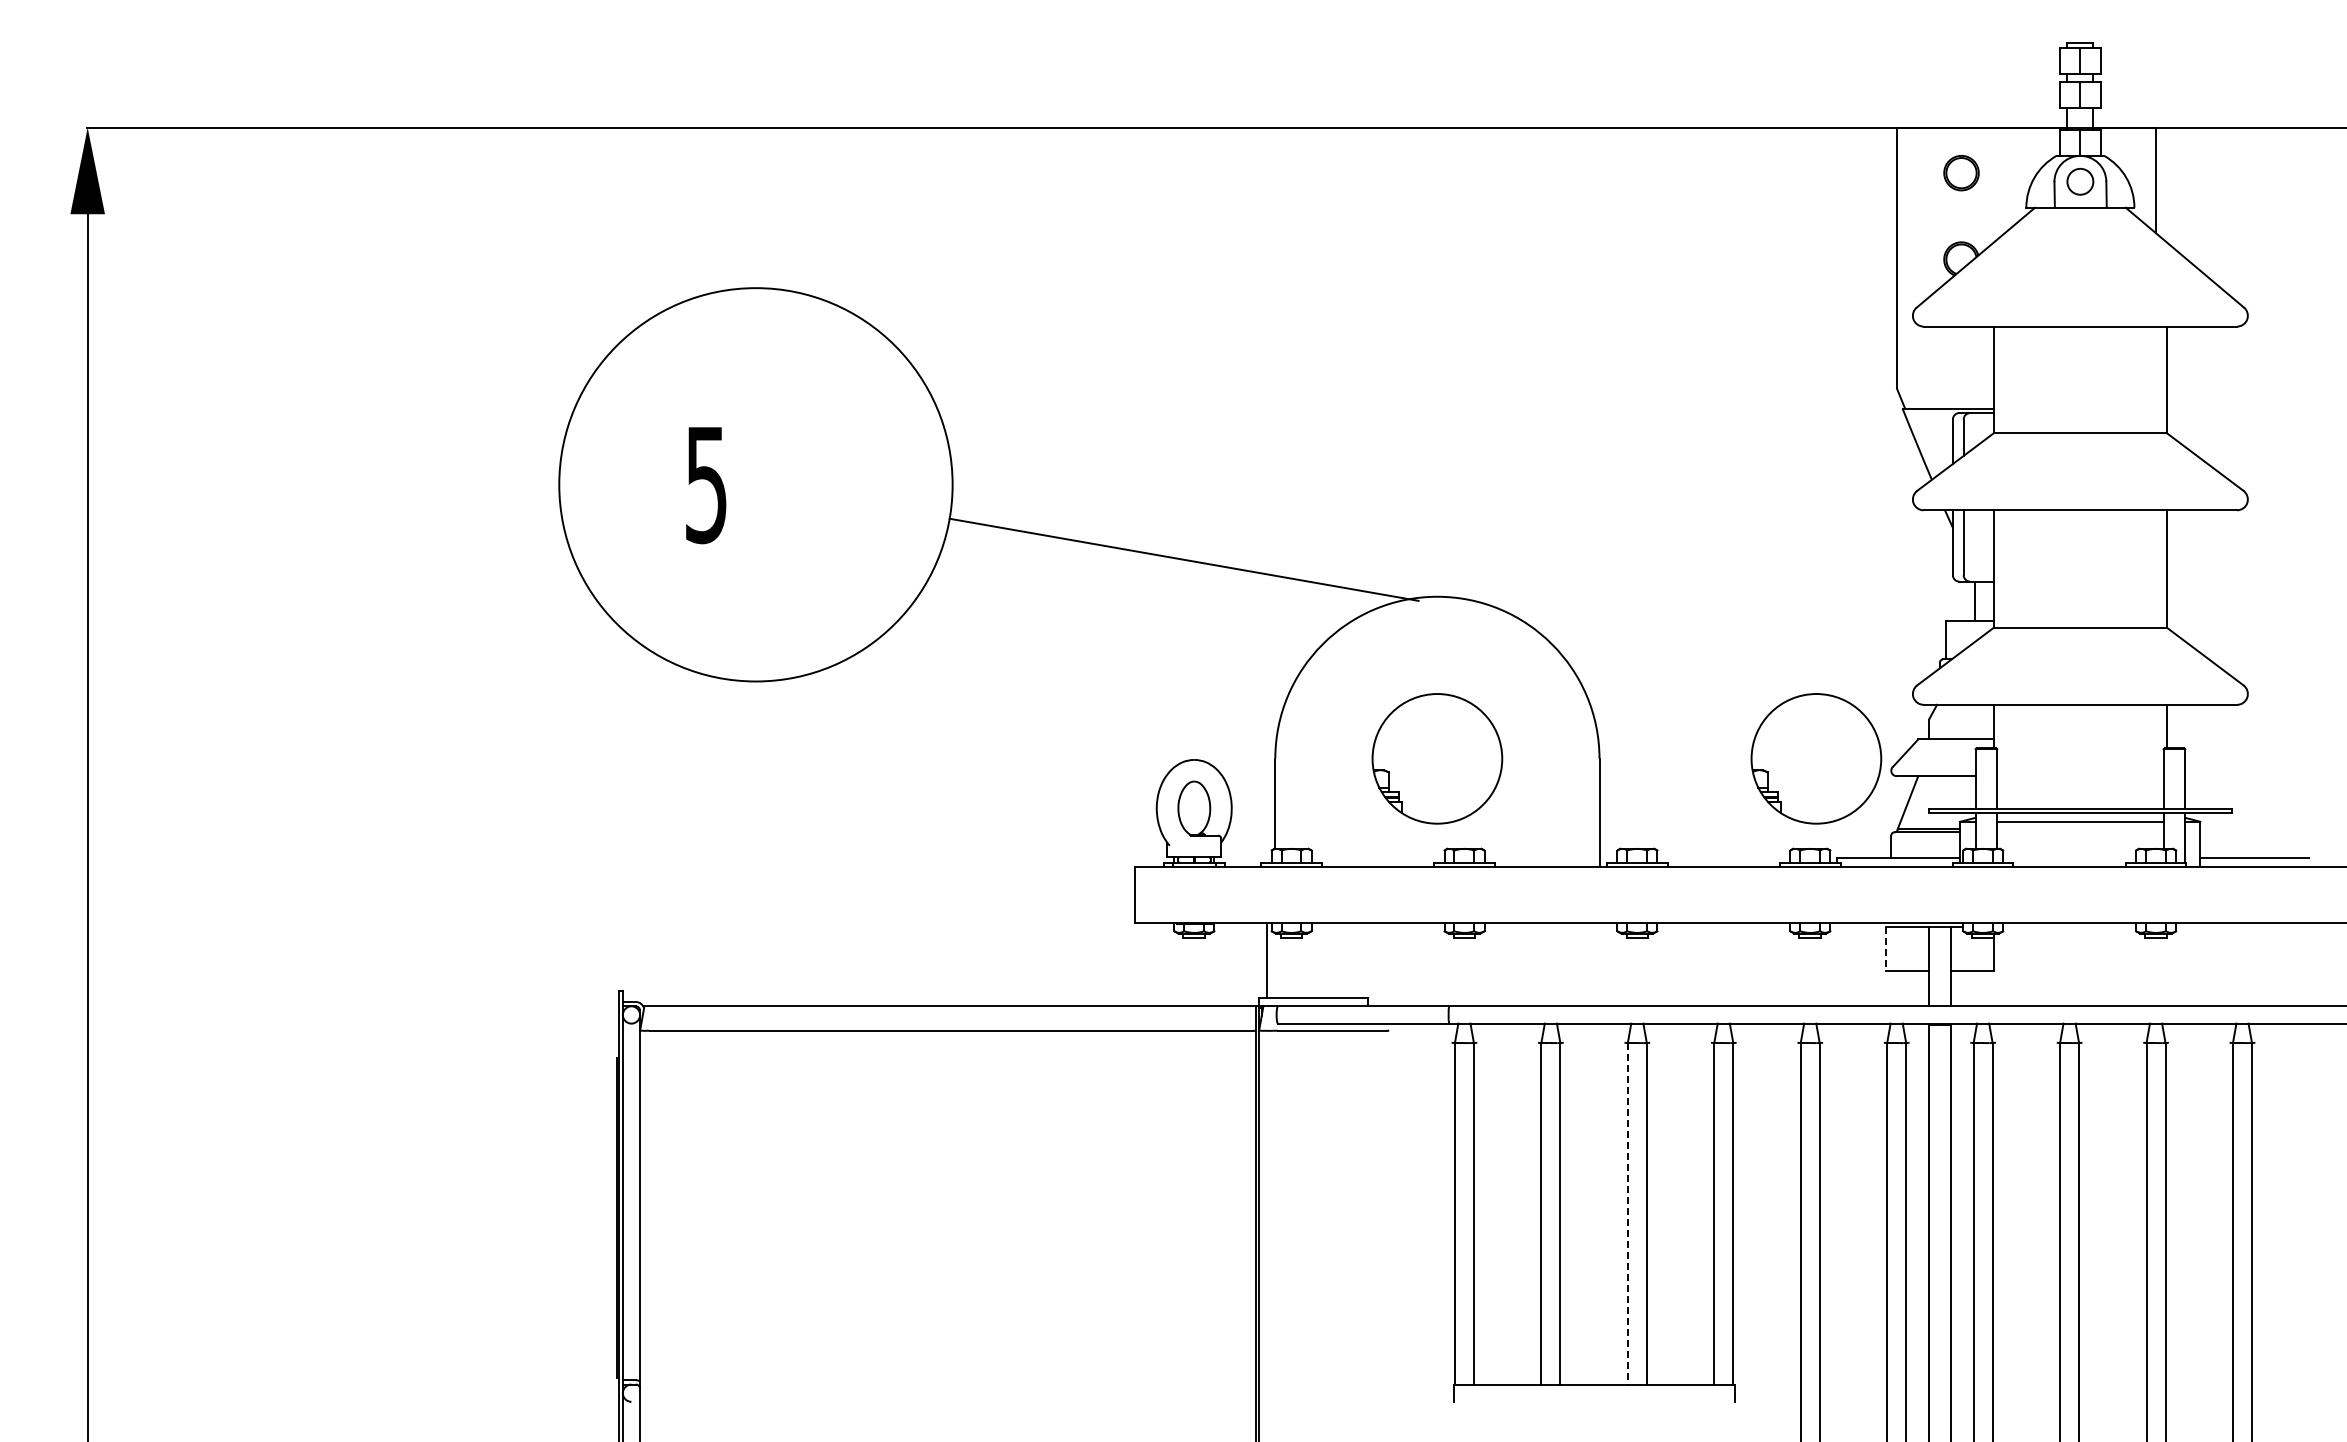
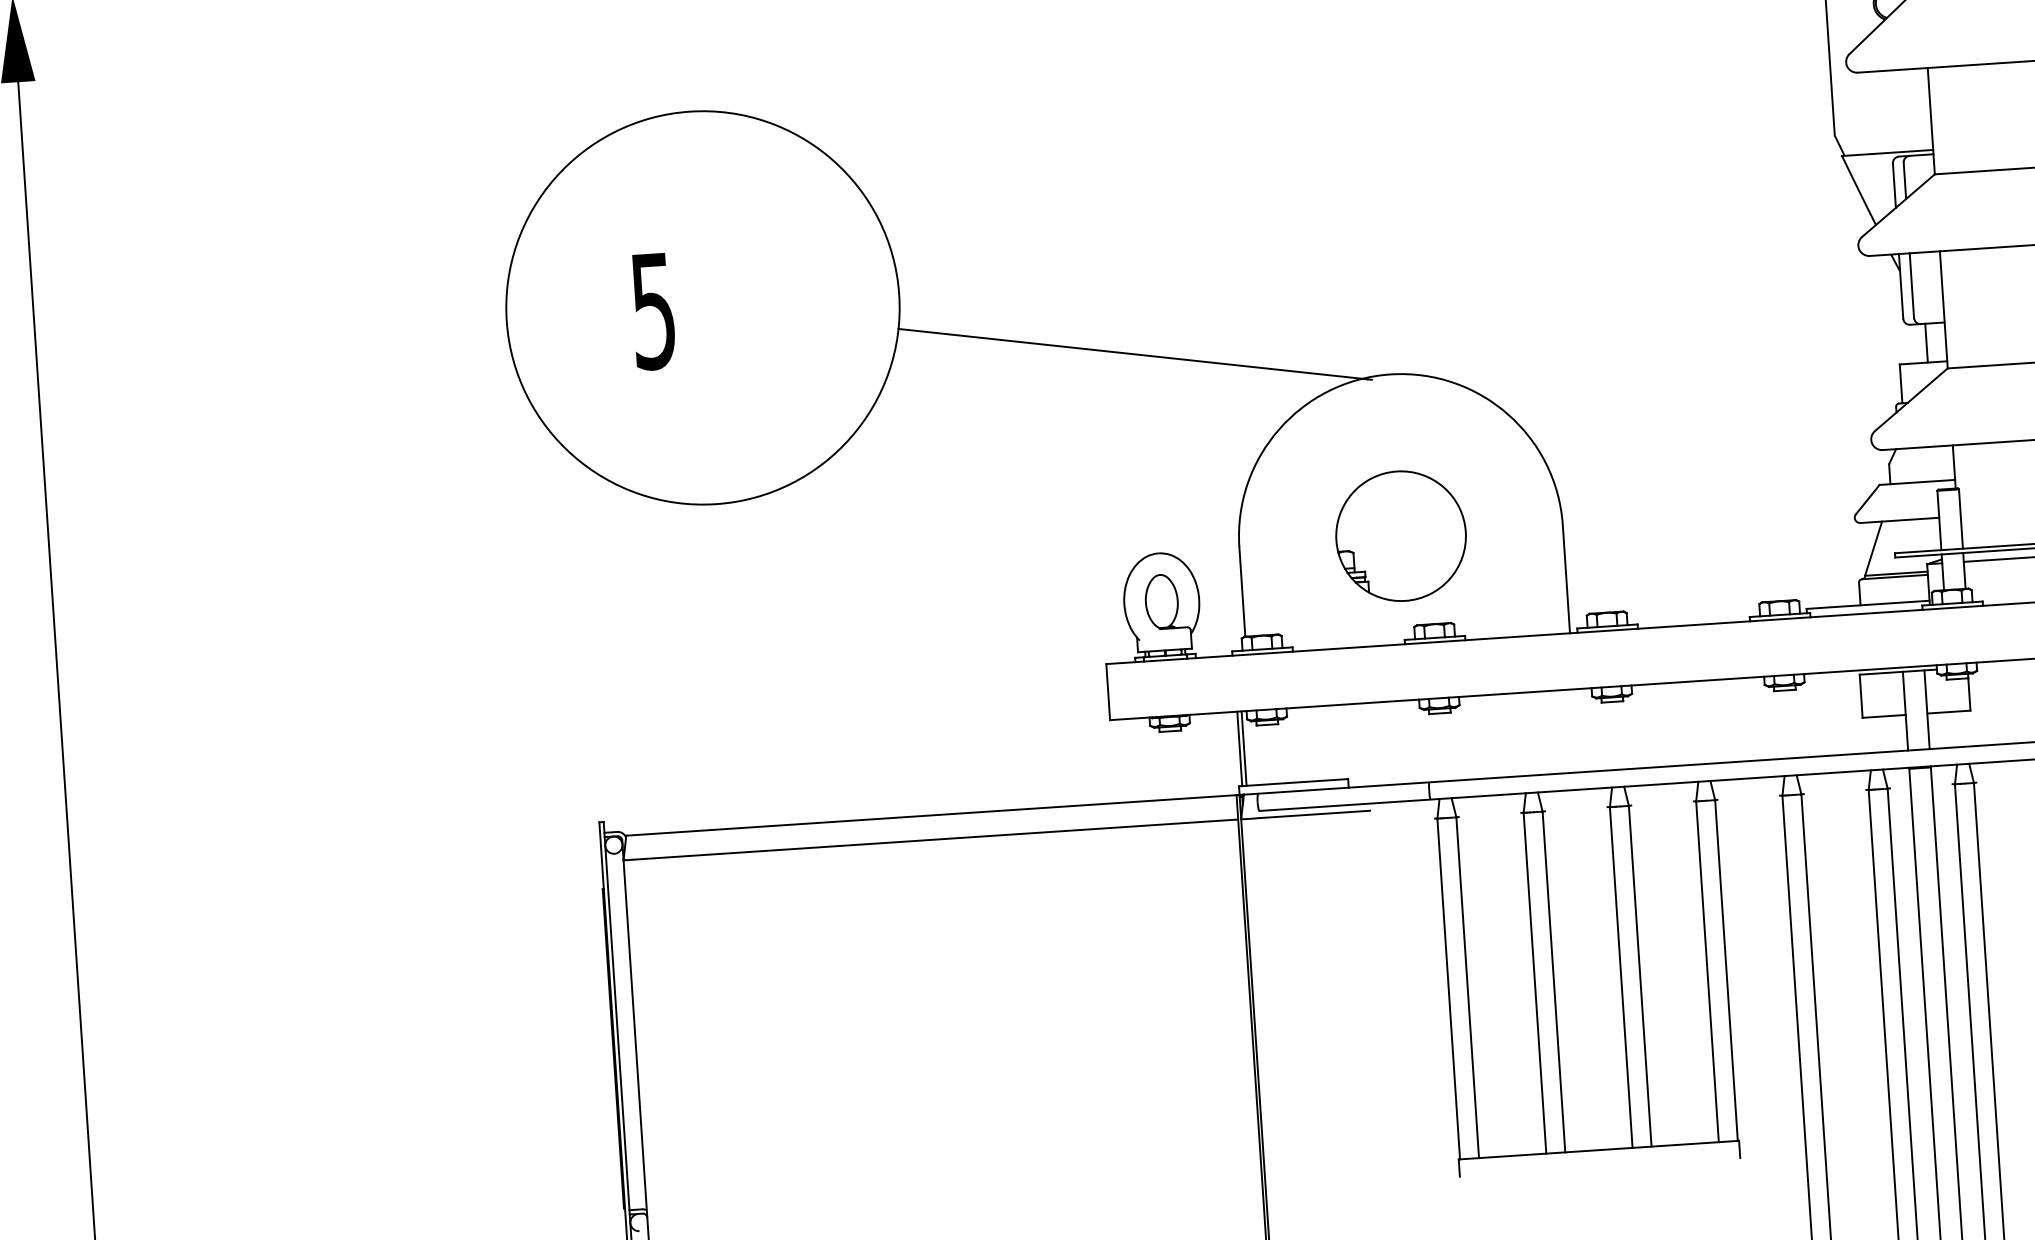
part: (1816, 758) -> (1779, 510), removed
line: (1885, 949) -> (1860, 696), dashed -> solid
line: (1262, 960) -> (1239, 748), added
line: (1627, 1213) -> (1620, 977), dashed -> solid

